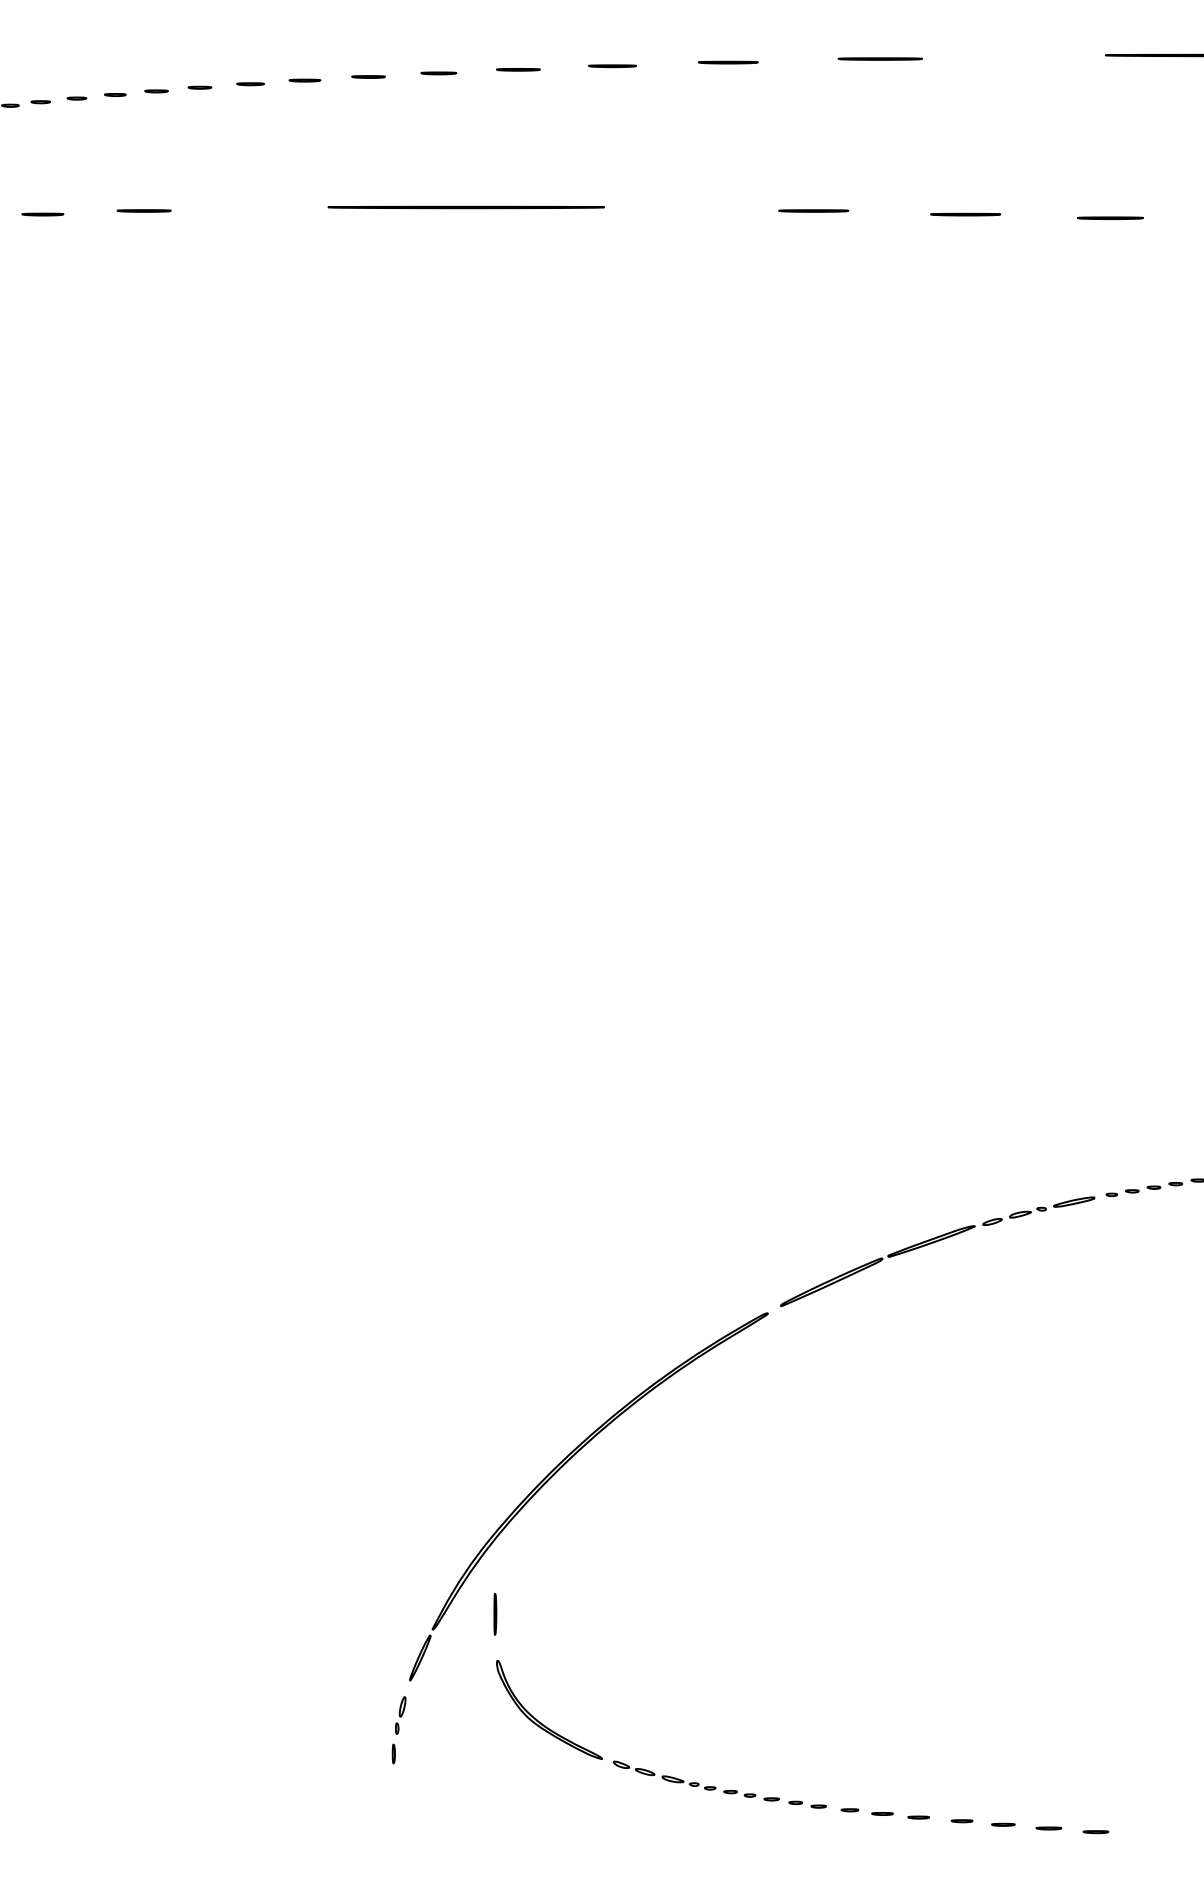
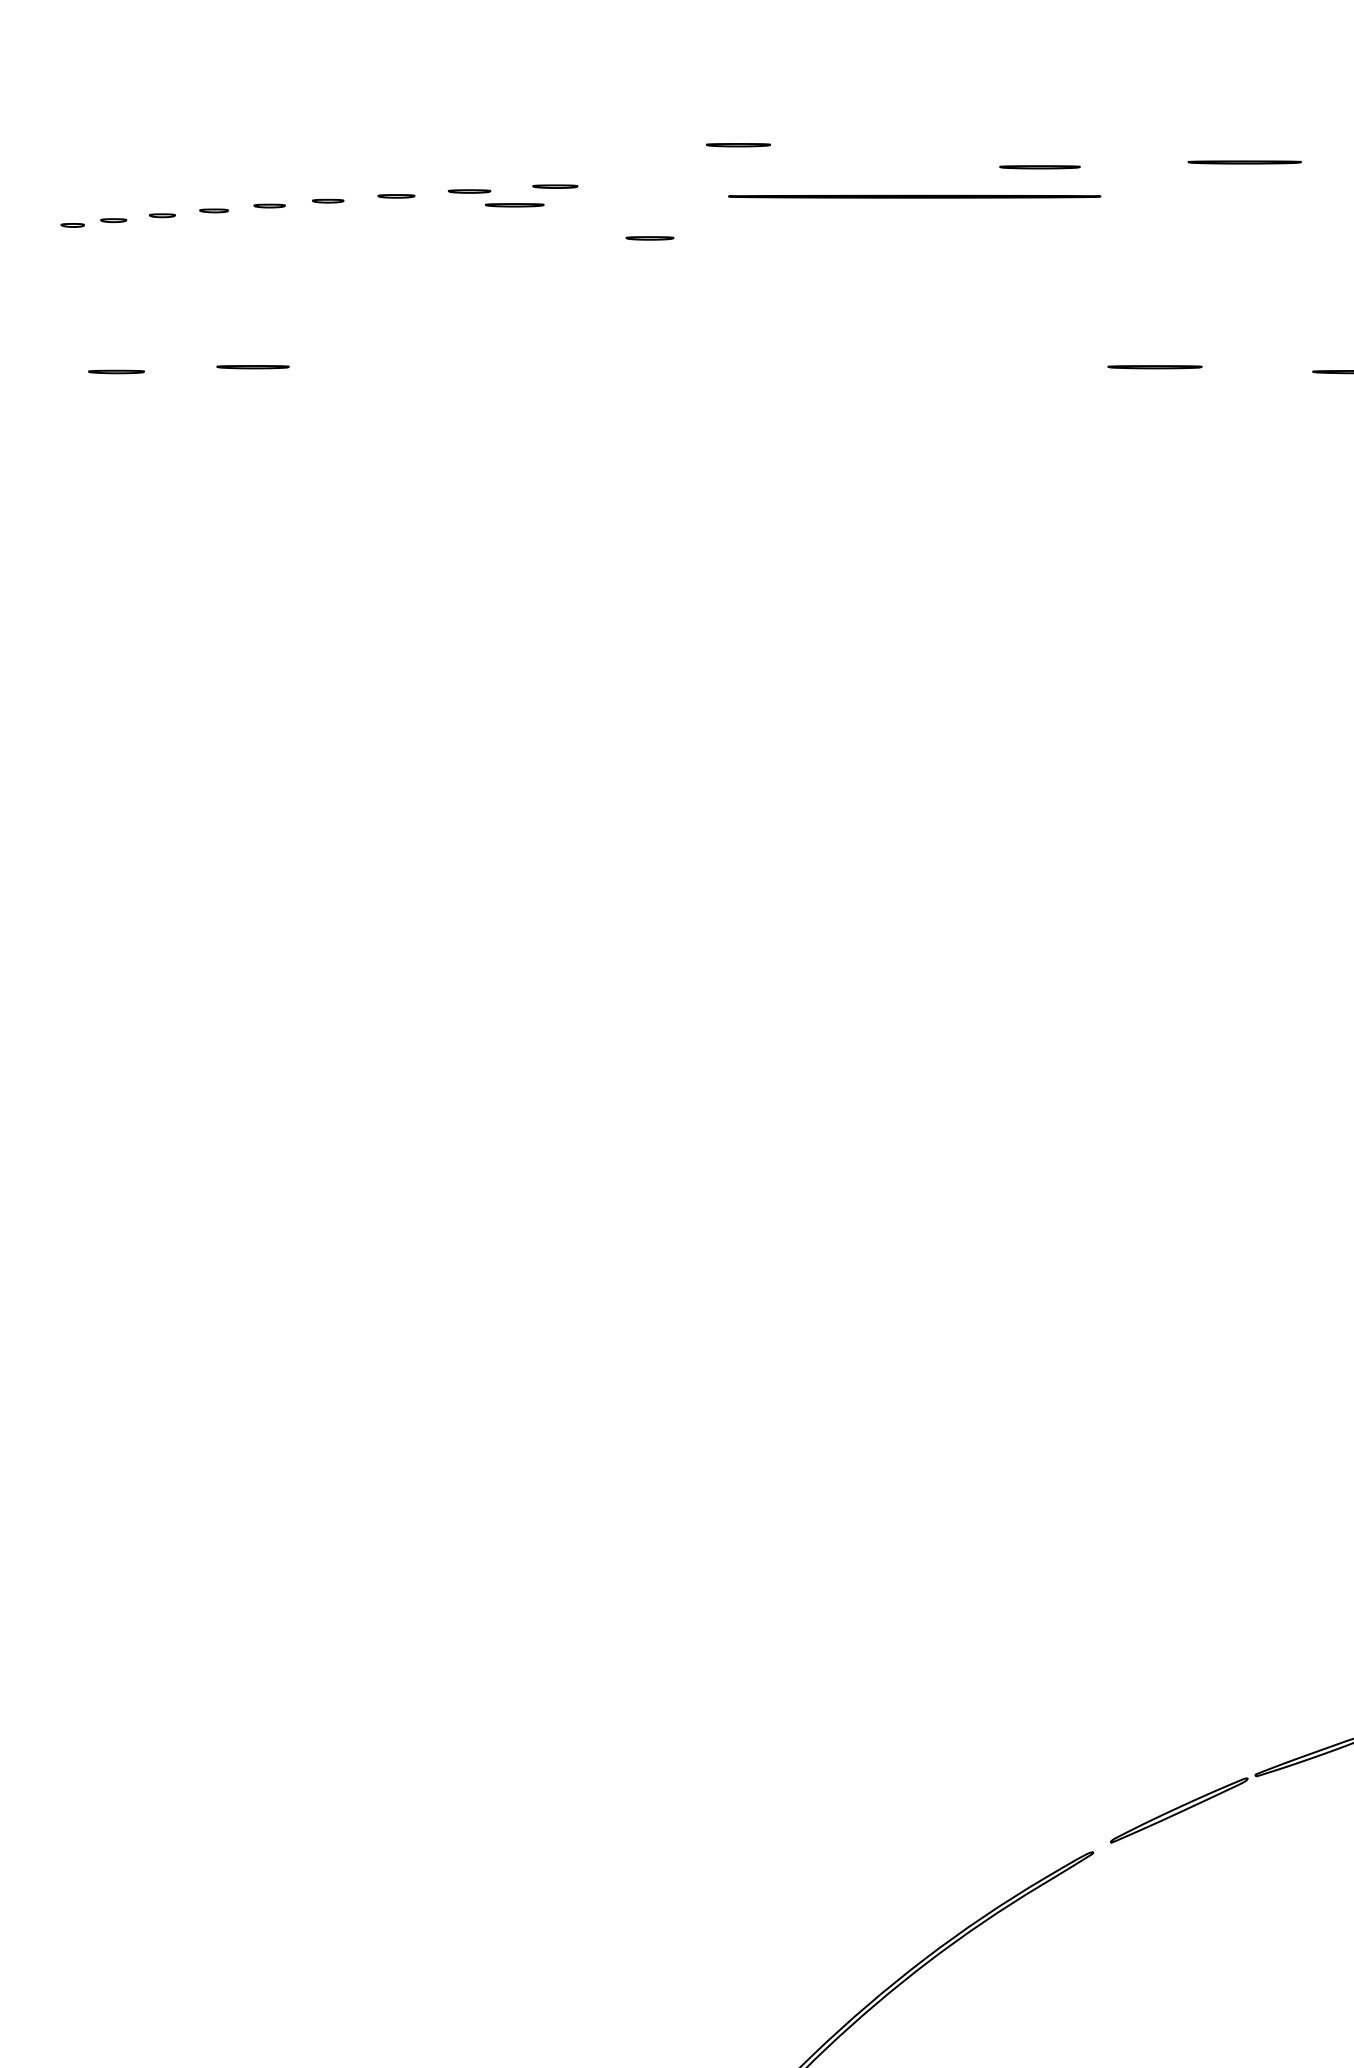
line: (612, 66) -> (738, 145), moved
line: (518, 69) -> (514, 204), moved
line: (438, 73) -> (649, 238), moved
line: (465, 207) -> (913, 196), moved

